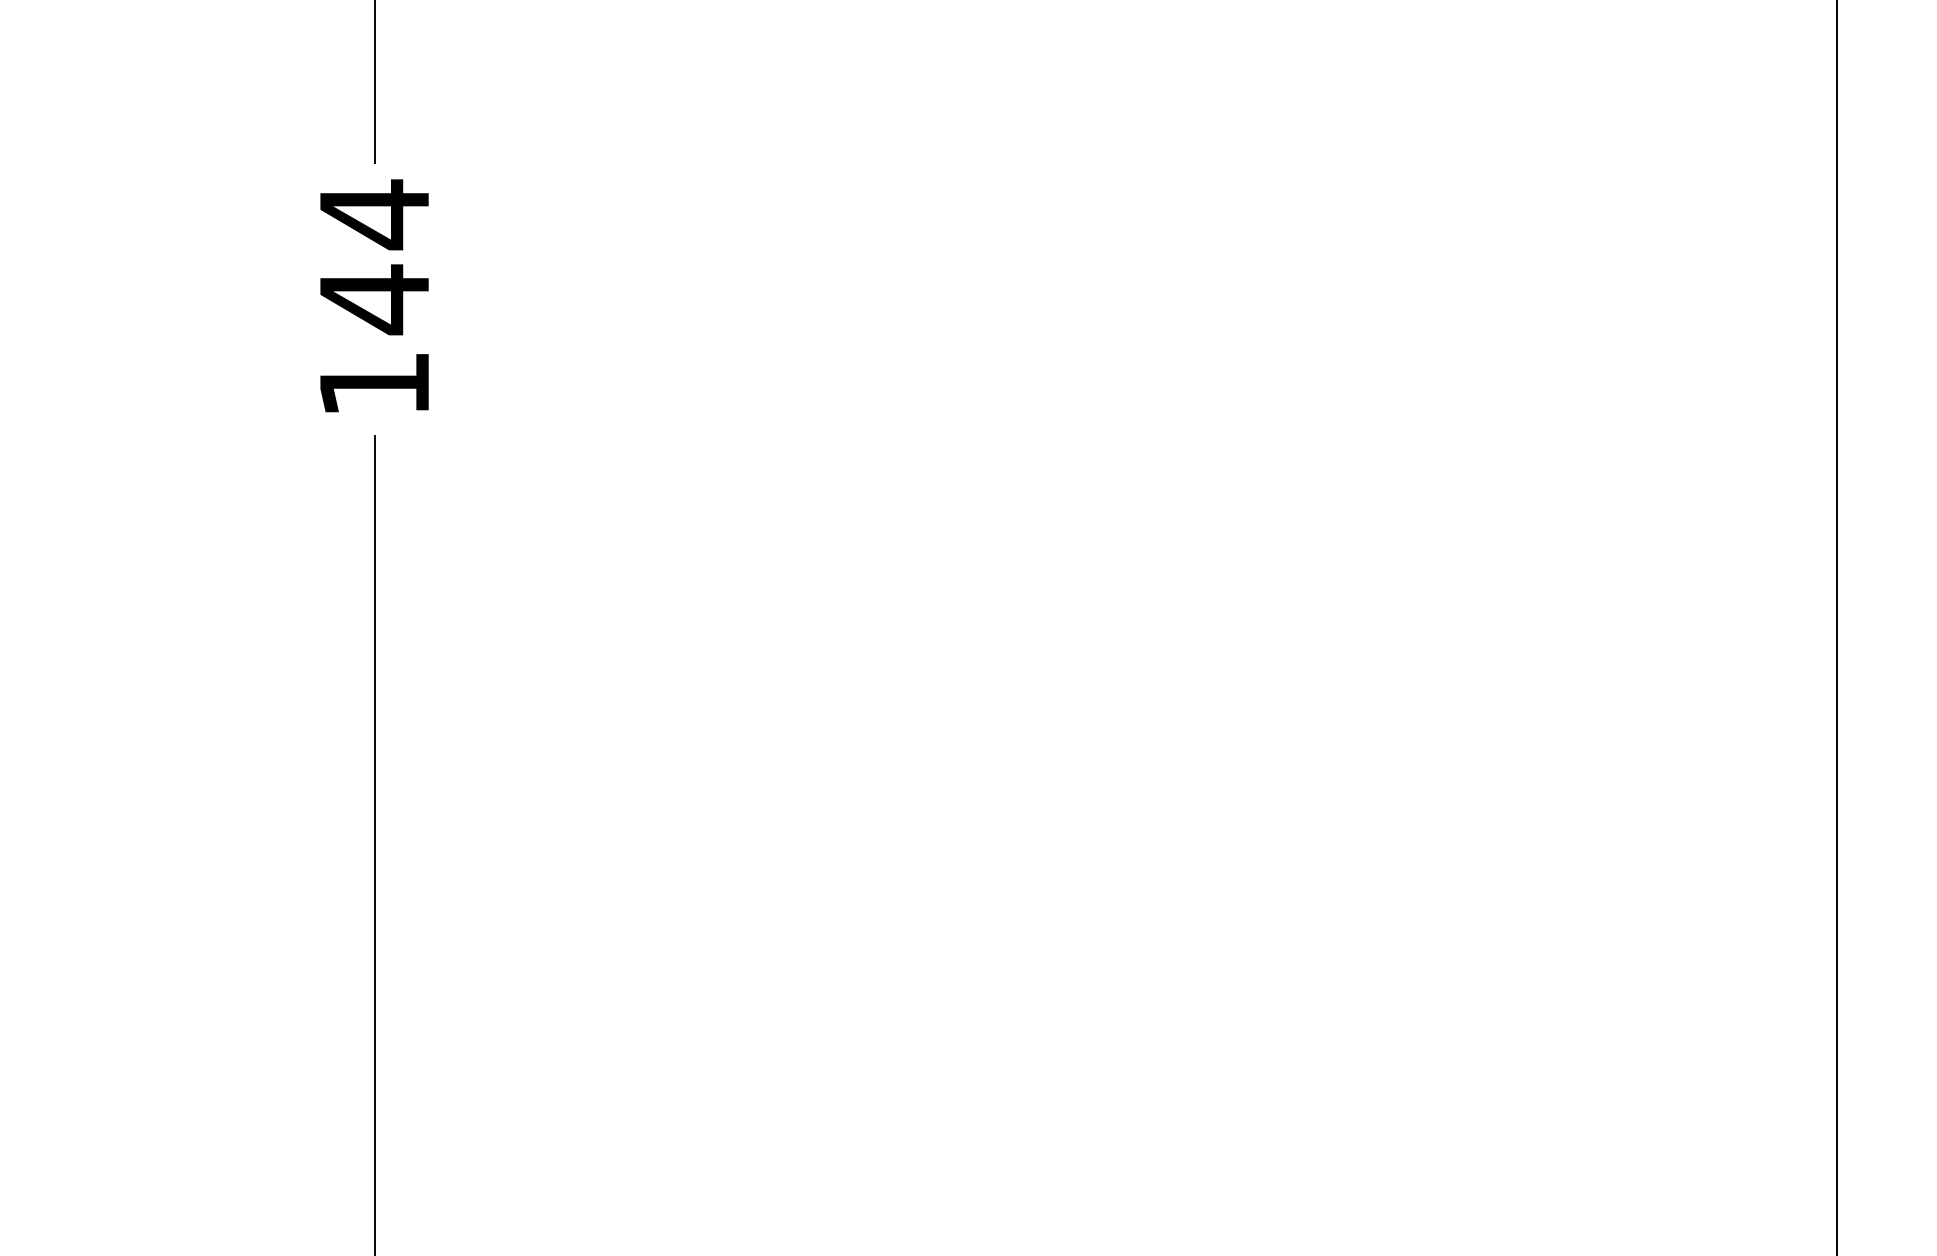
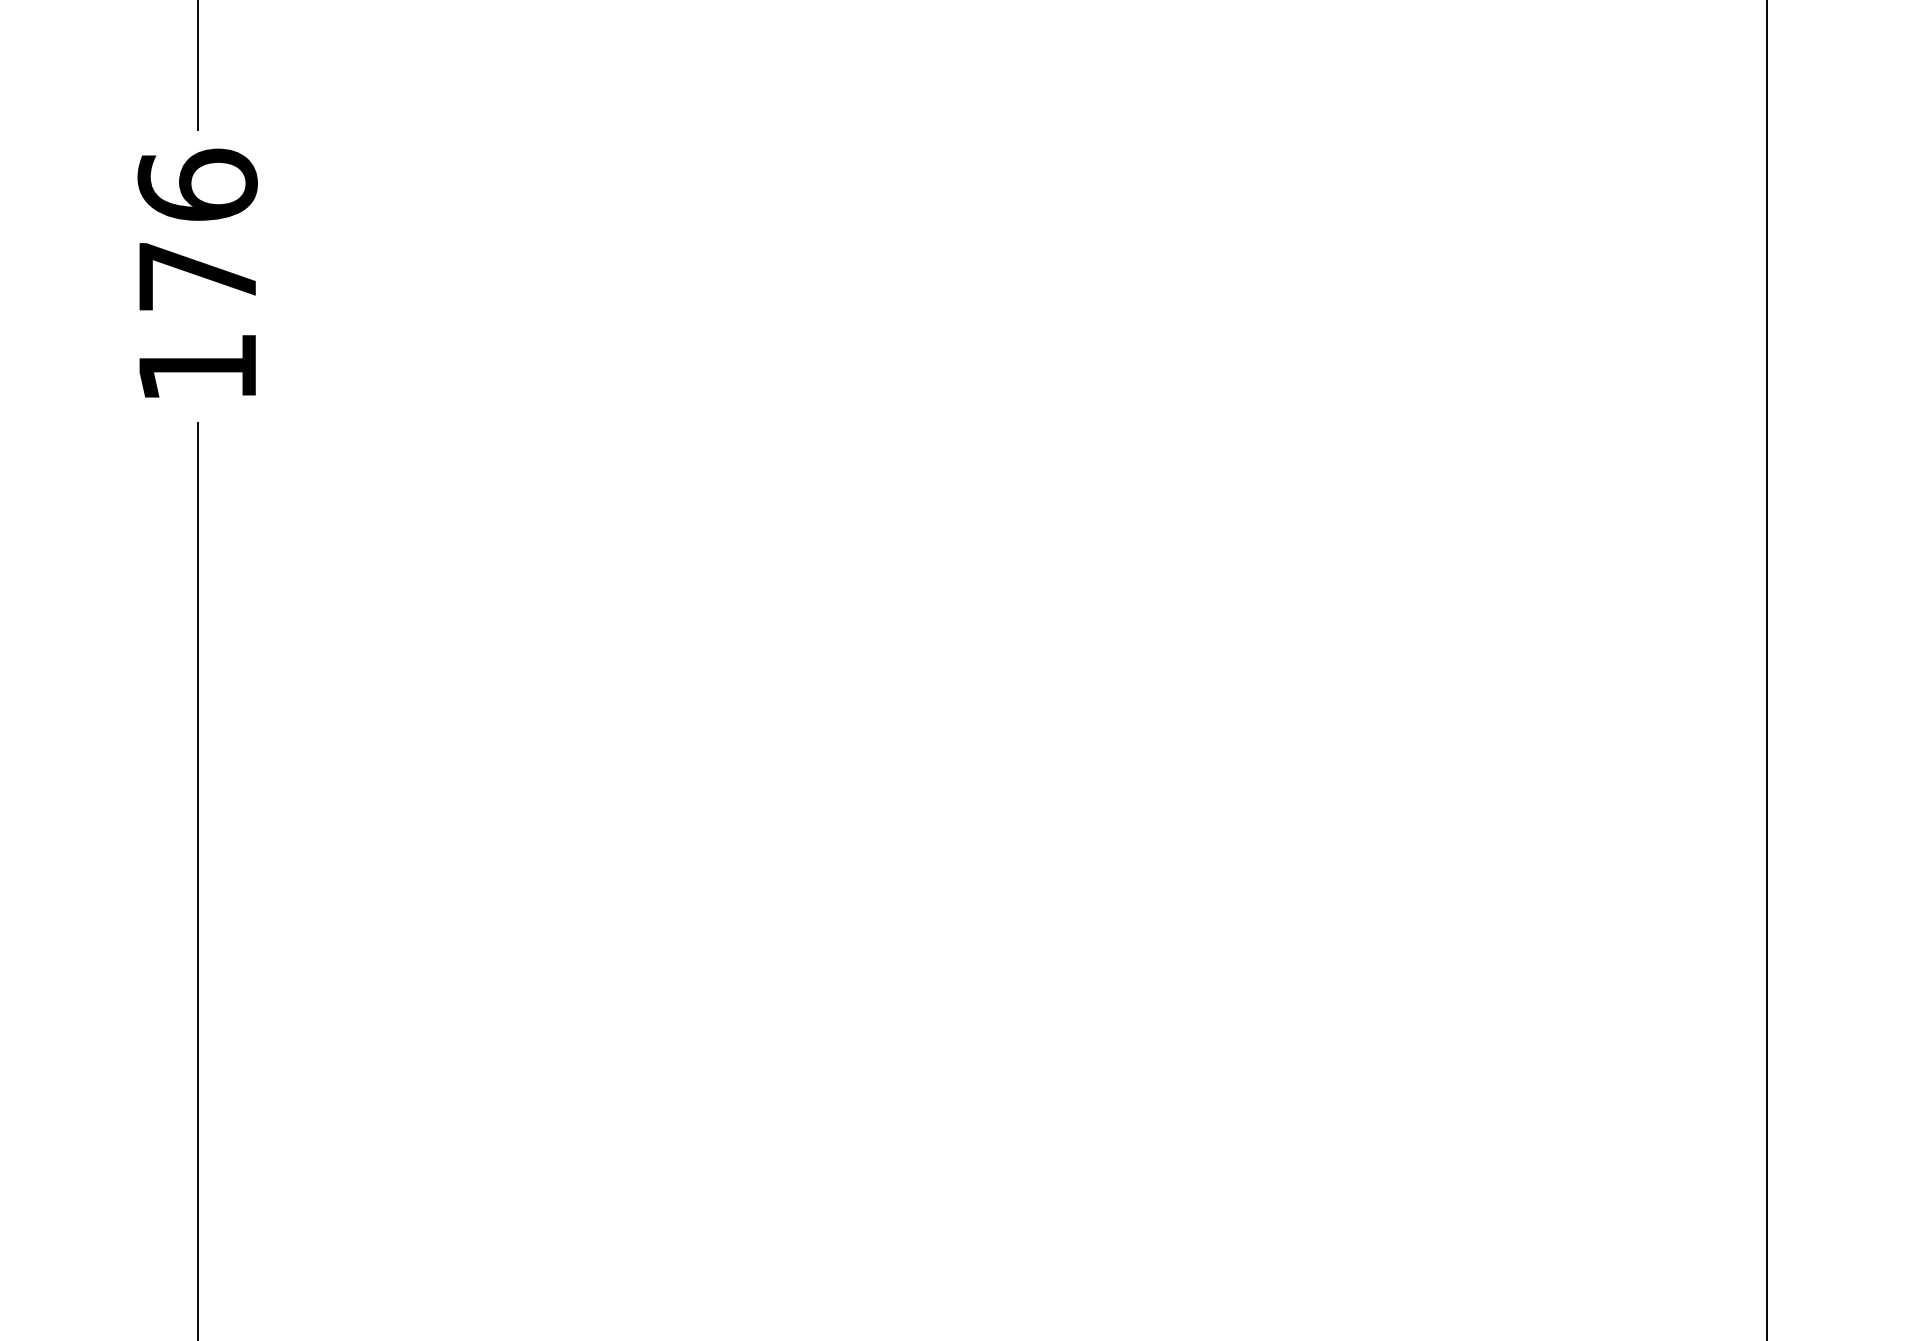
text: (374, 257) -> (197, 231), 144 -> 176

